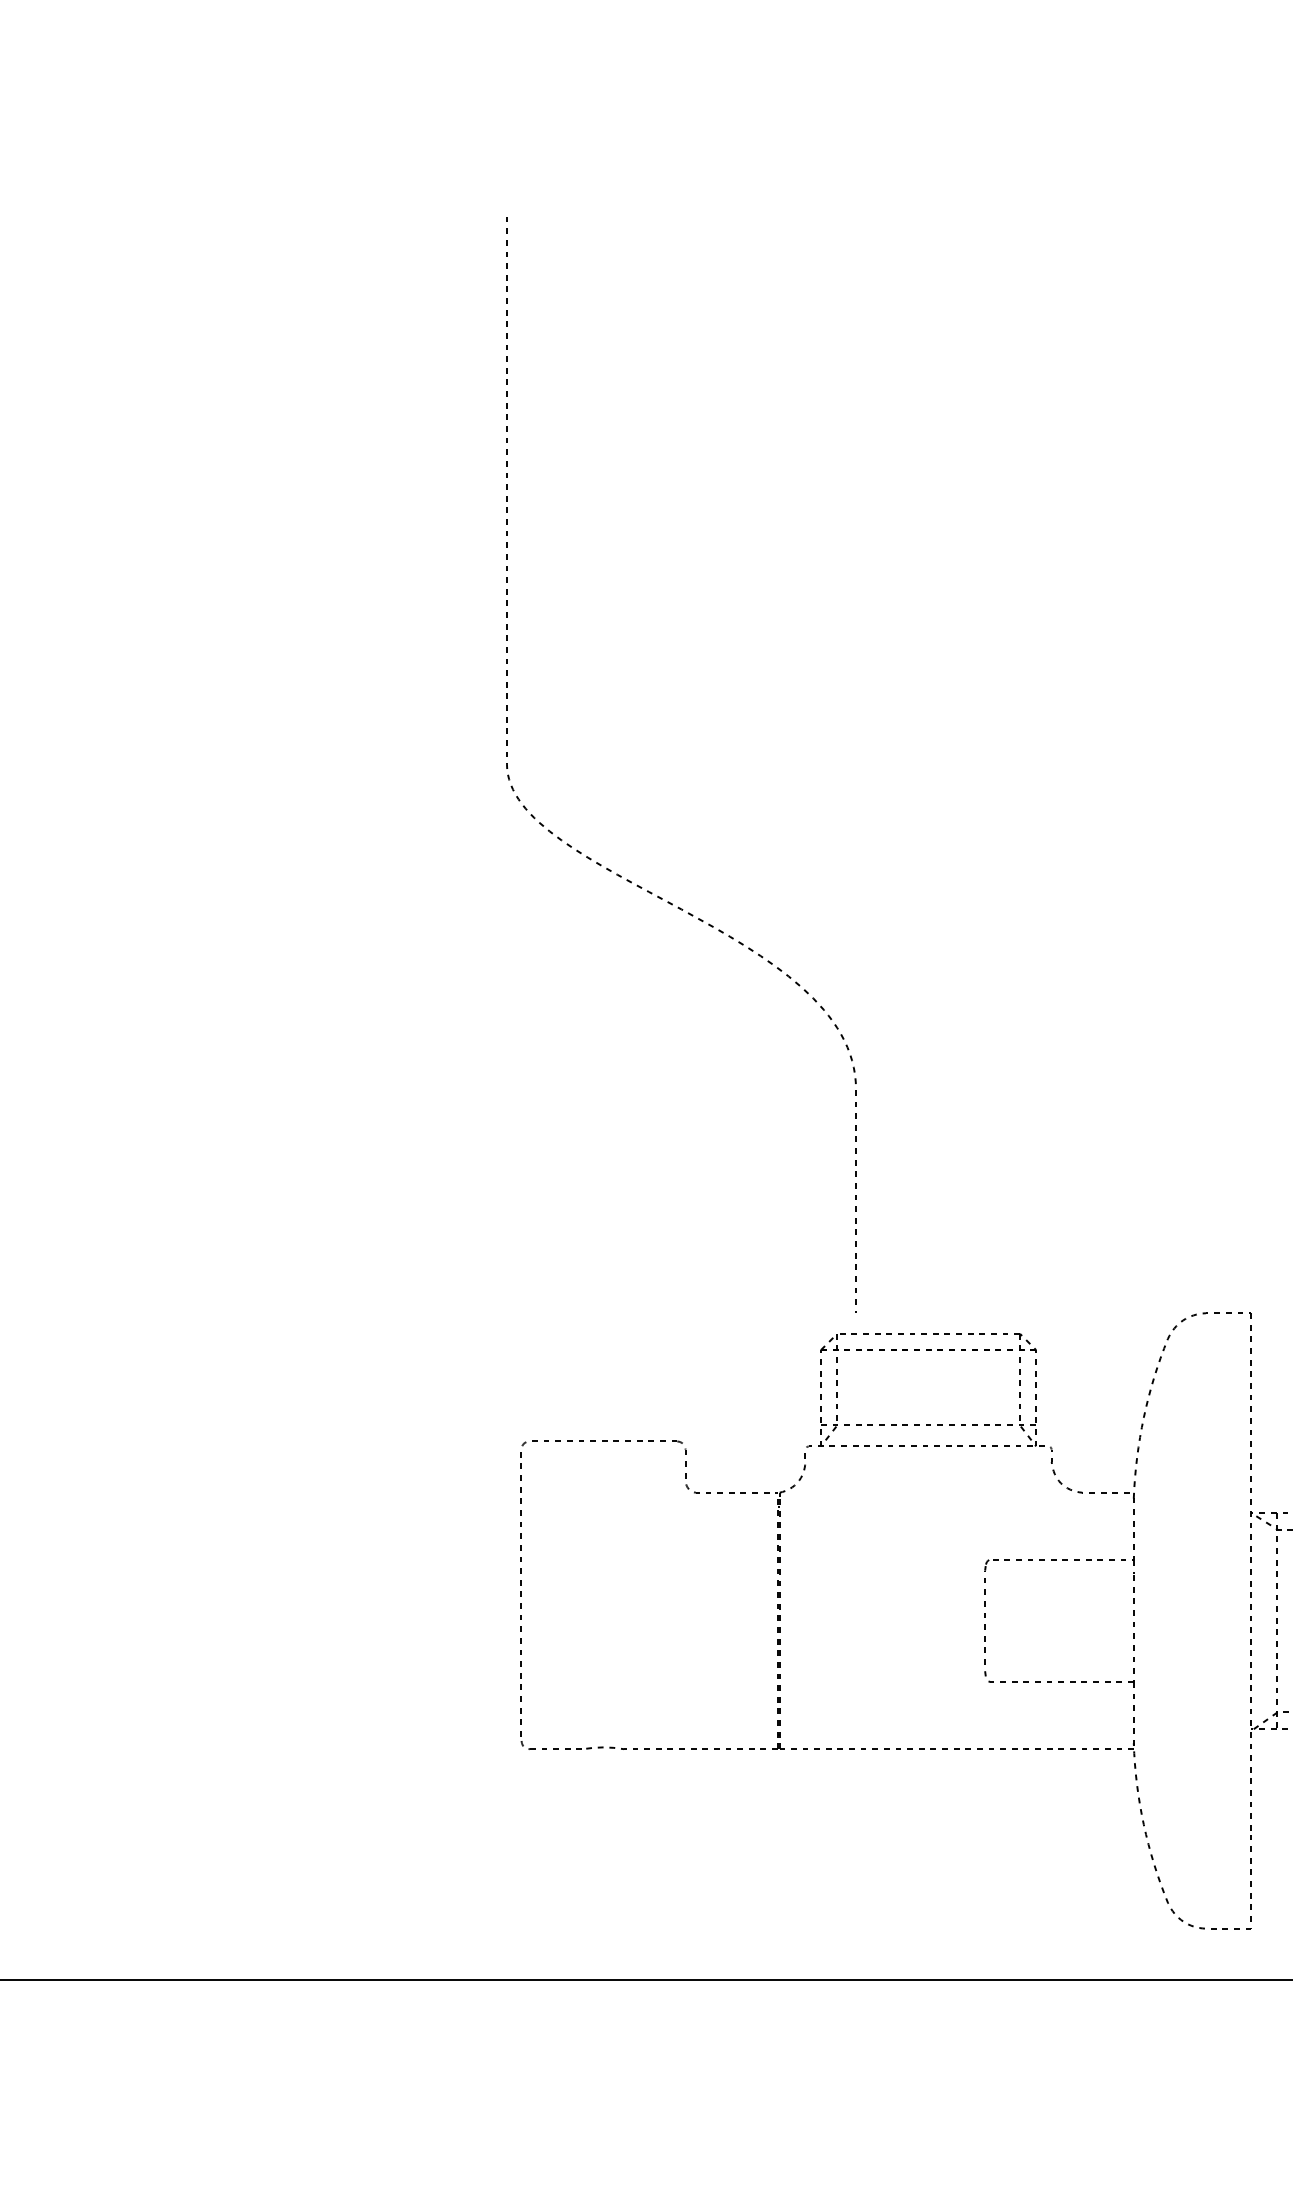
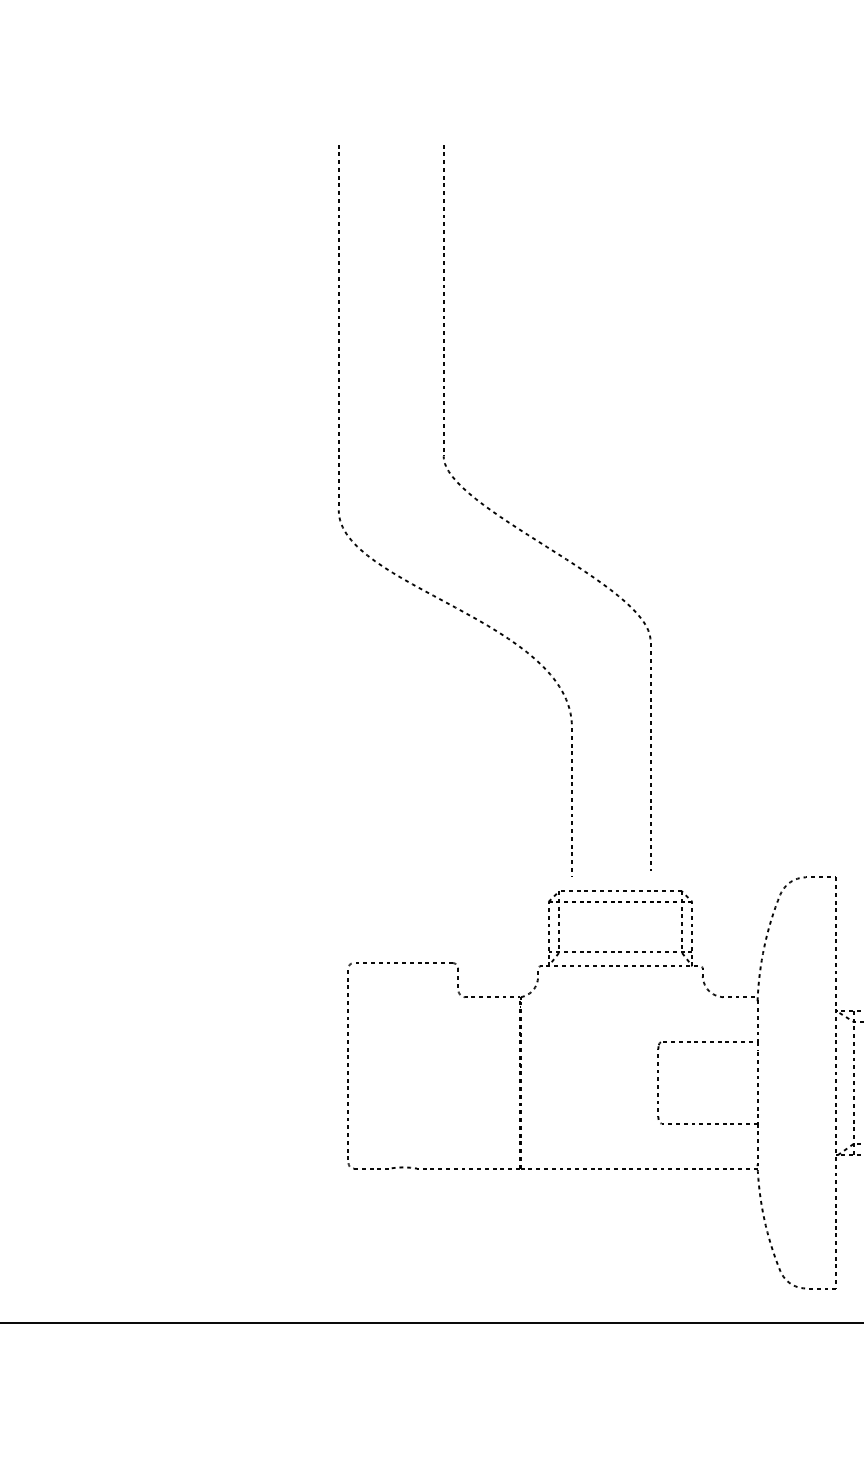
curve: (792, 800) -> (529, 534), added

